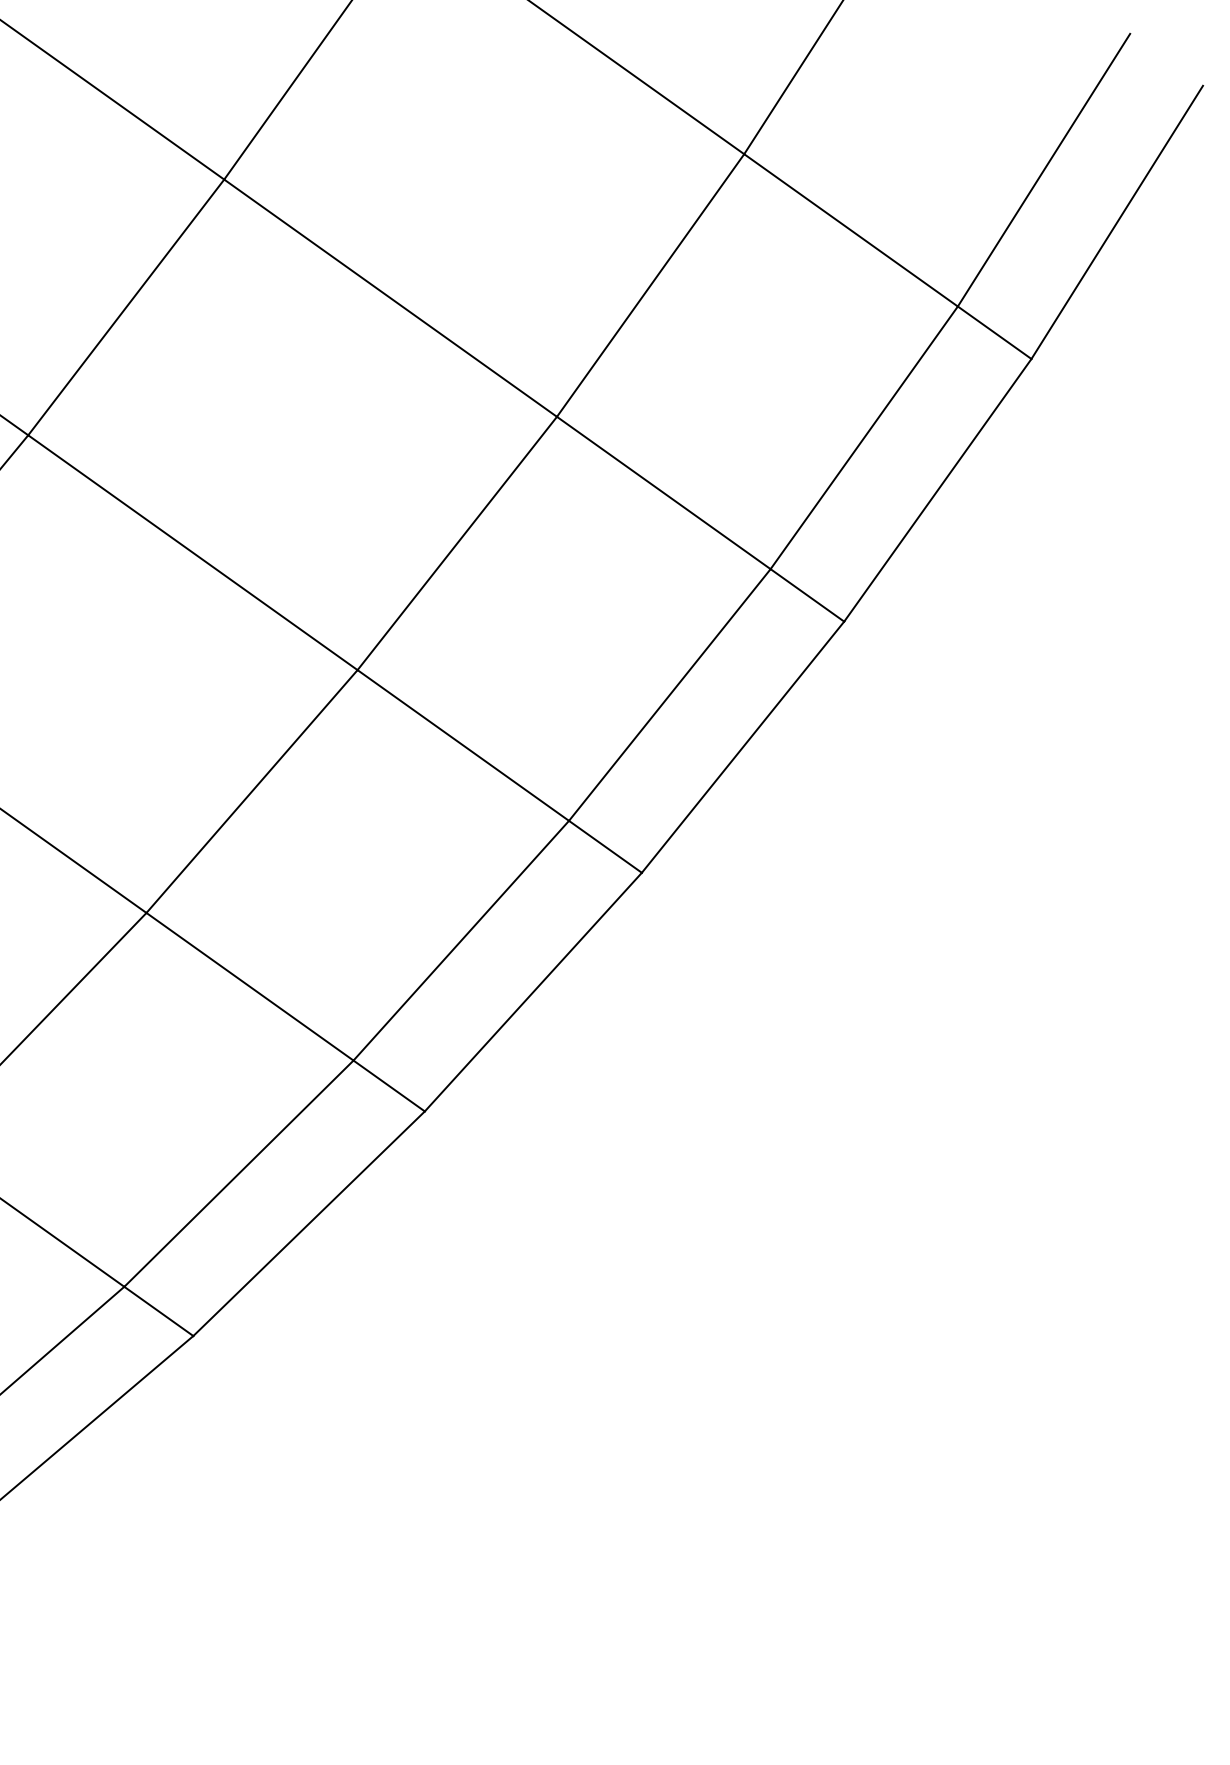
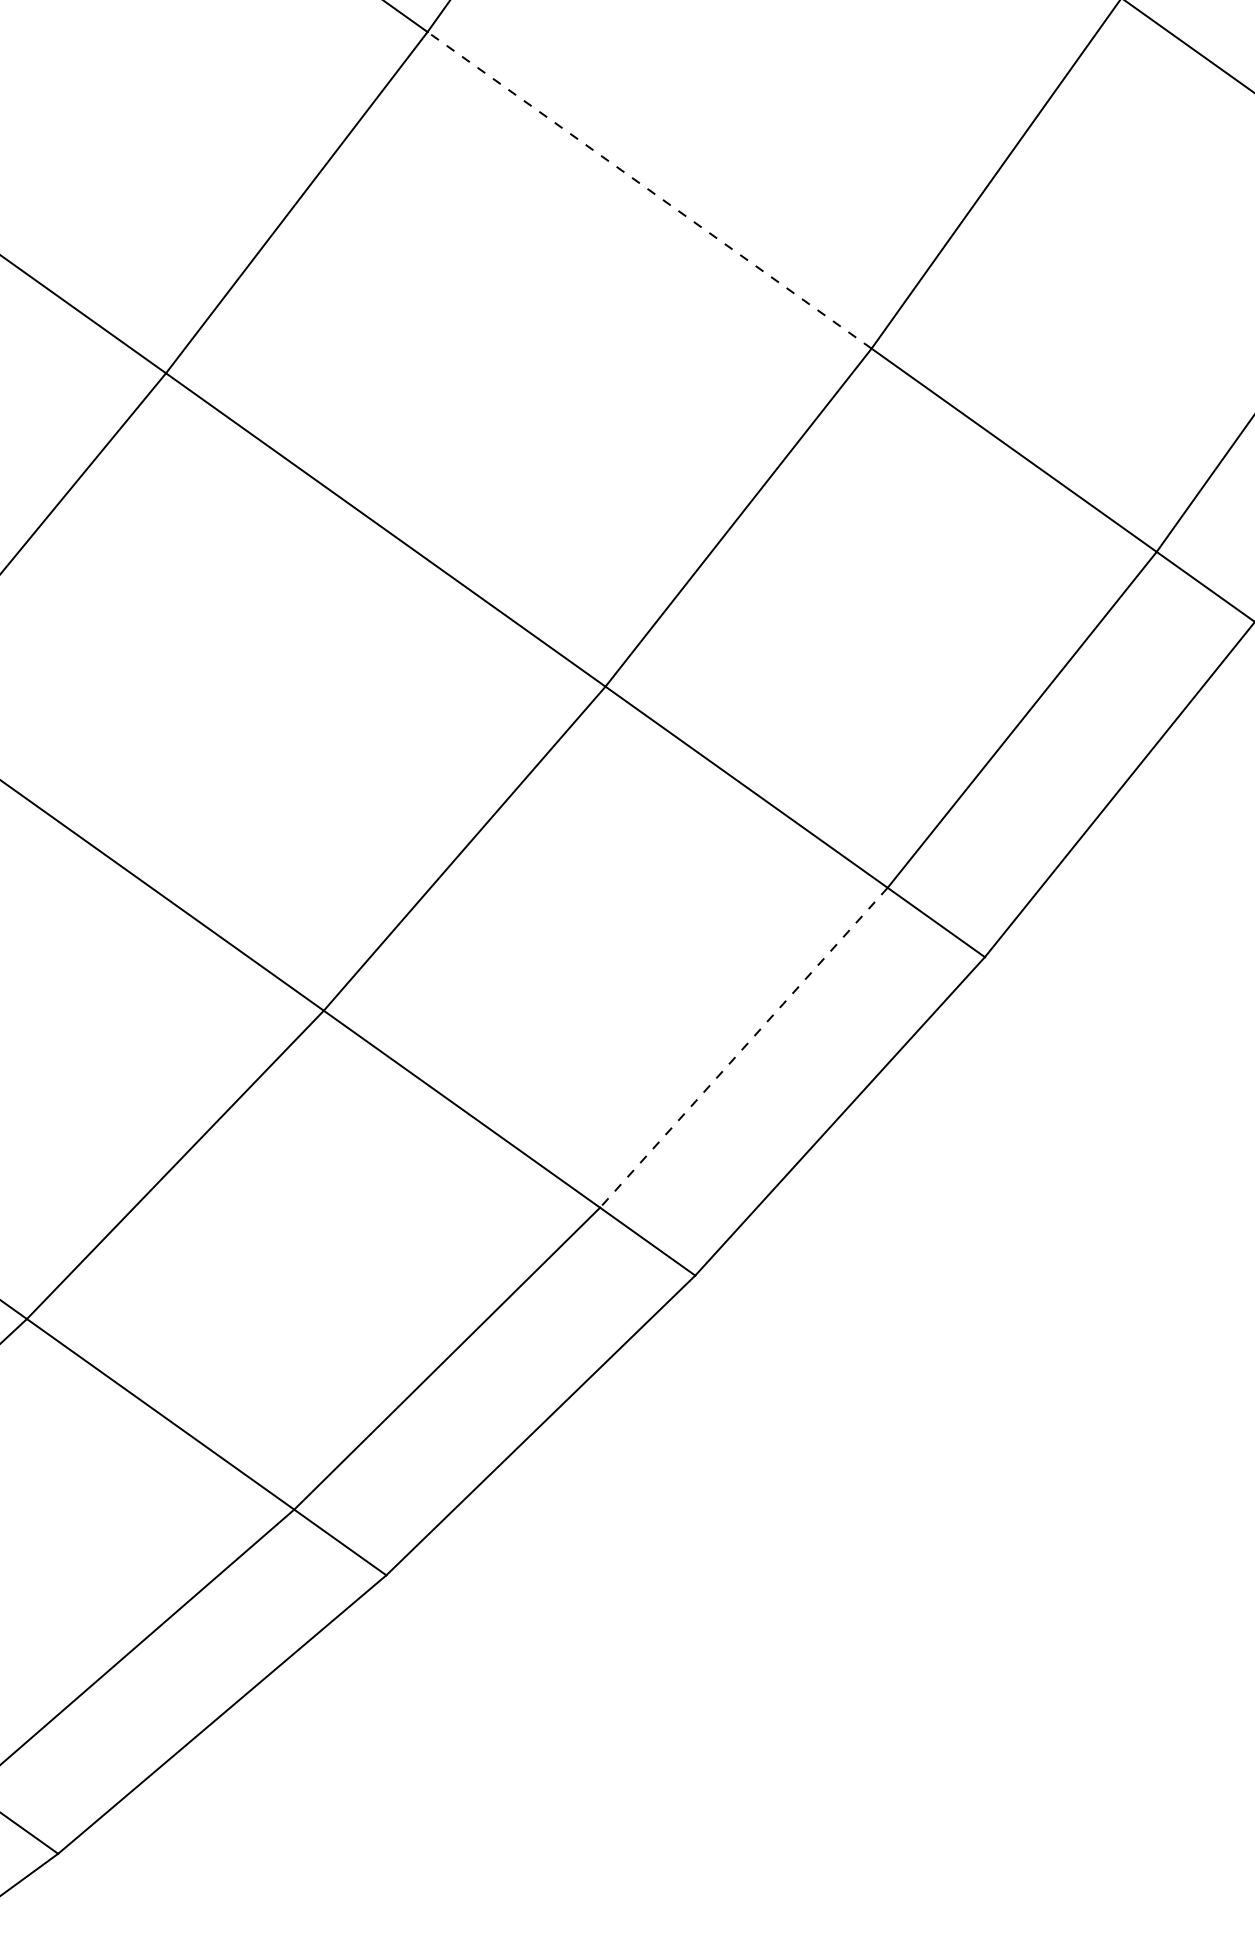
line: (390, 297) -> (649, 189), solid -> dashed
line: (460, 941) -> (742, 1048), solid -> dashed

